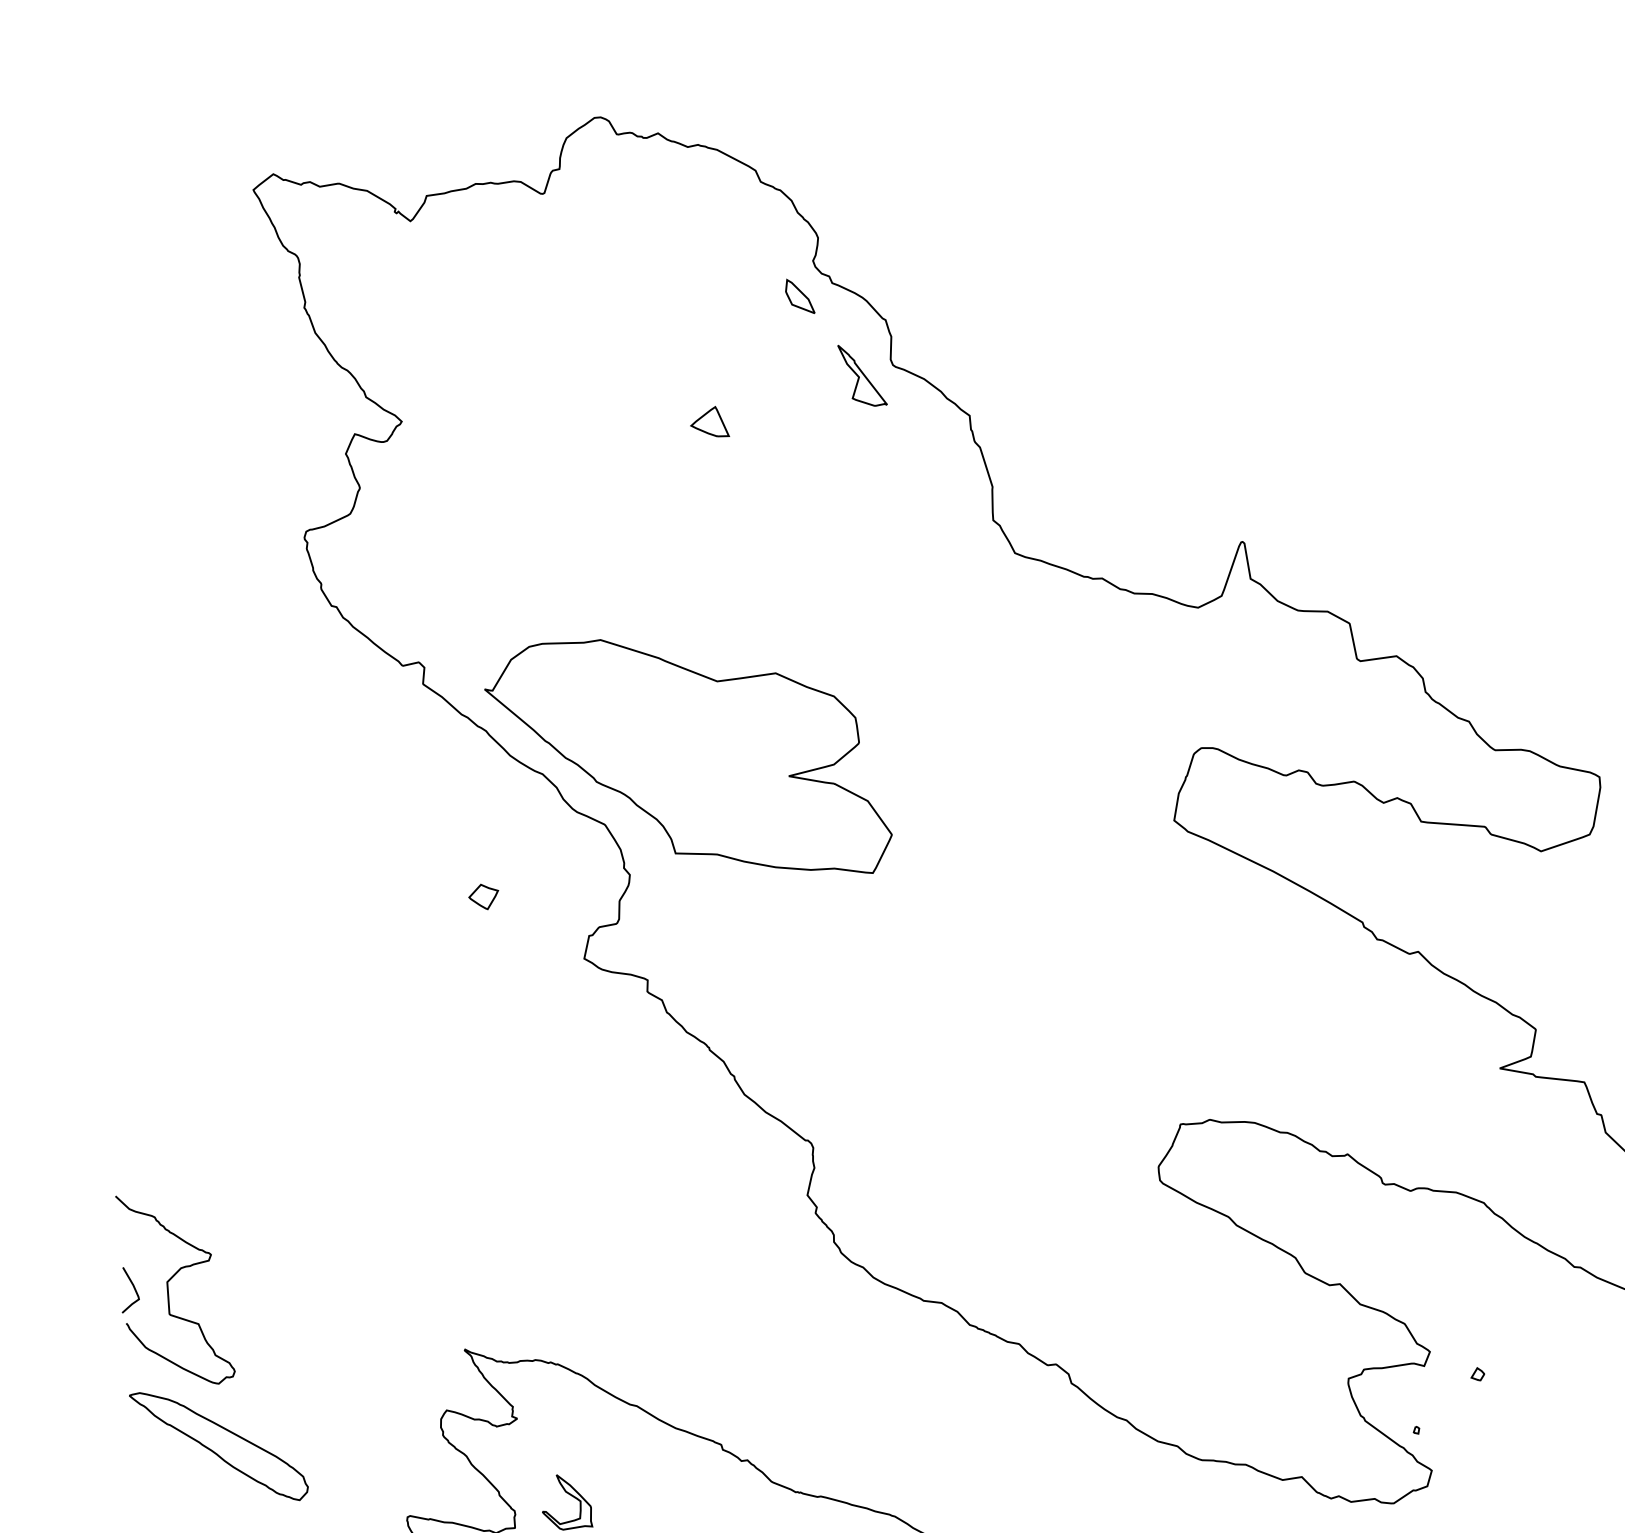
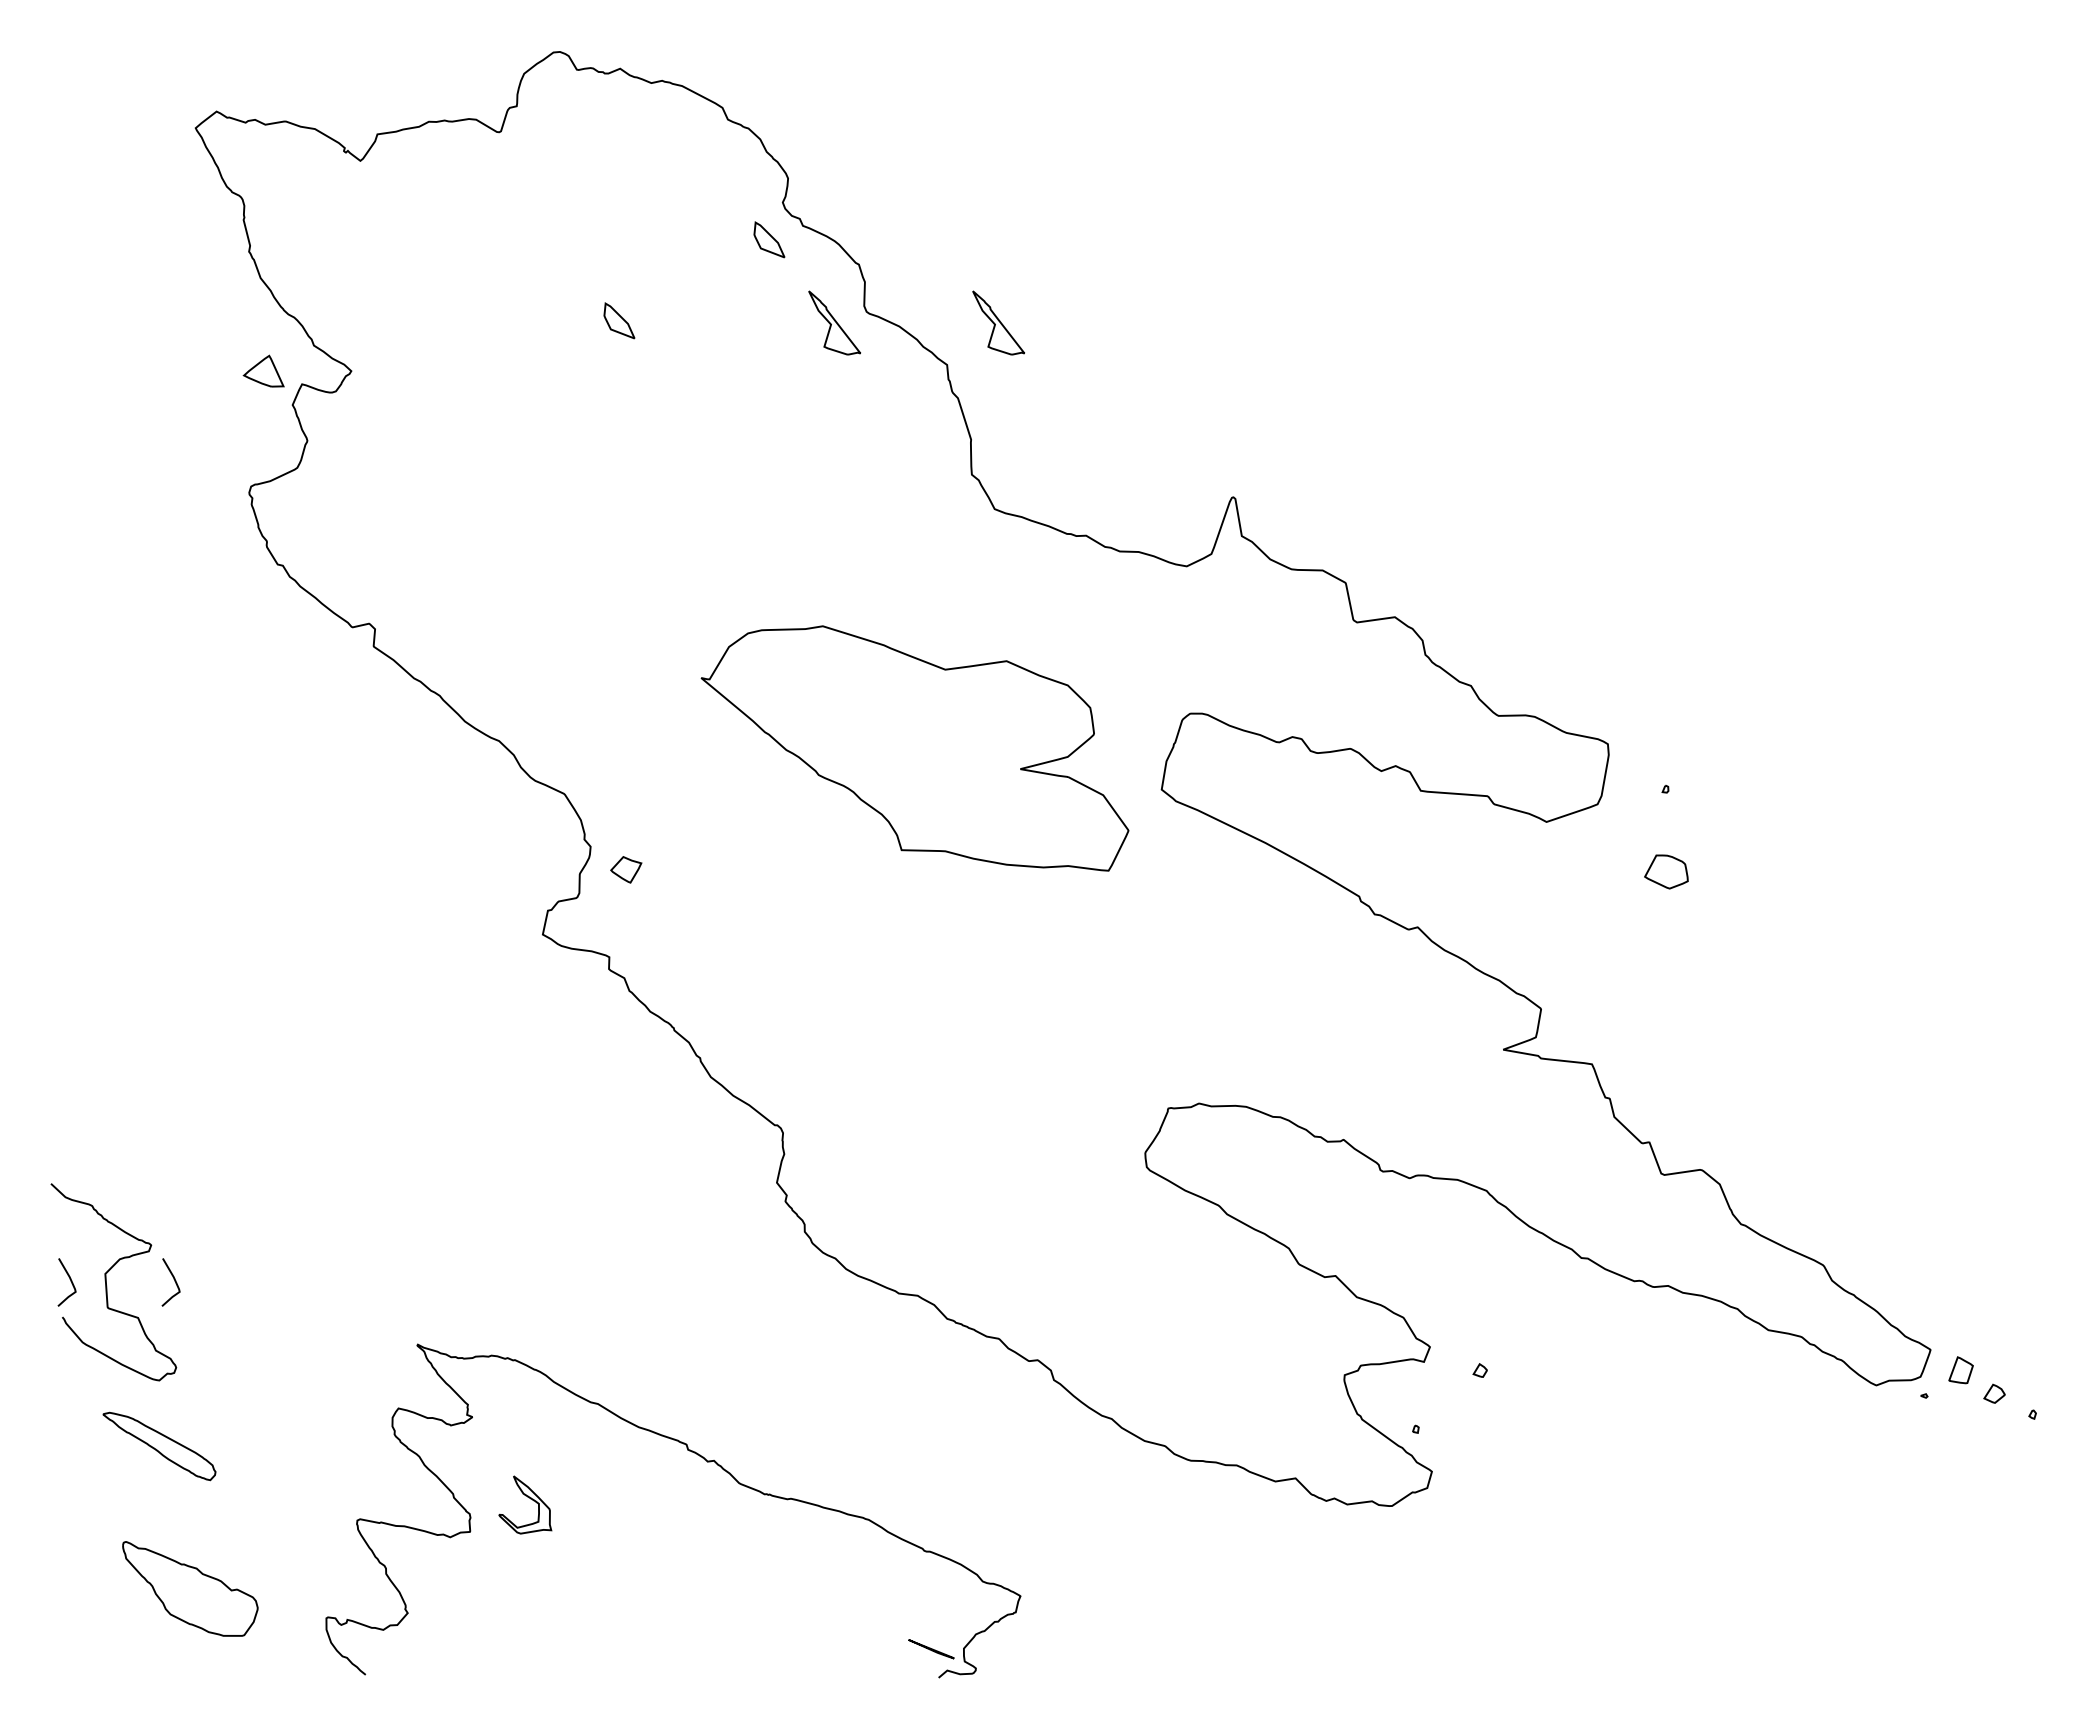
part: (657, 373) -> (619, 320), added
part: (1018, 375) -> (998, 322), added
part: (709, 421) -> (263, 370), moved
part: (687, 756) -> (914, 748), moved
part: (483, 896) -> (626, 869), moved
curve: (233, 1289) -> (174, 1281), added
part: (218, 1446) -> (159, 1446), size x0.6

